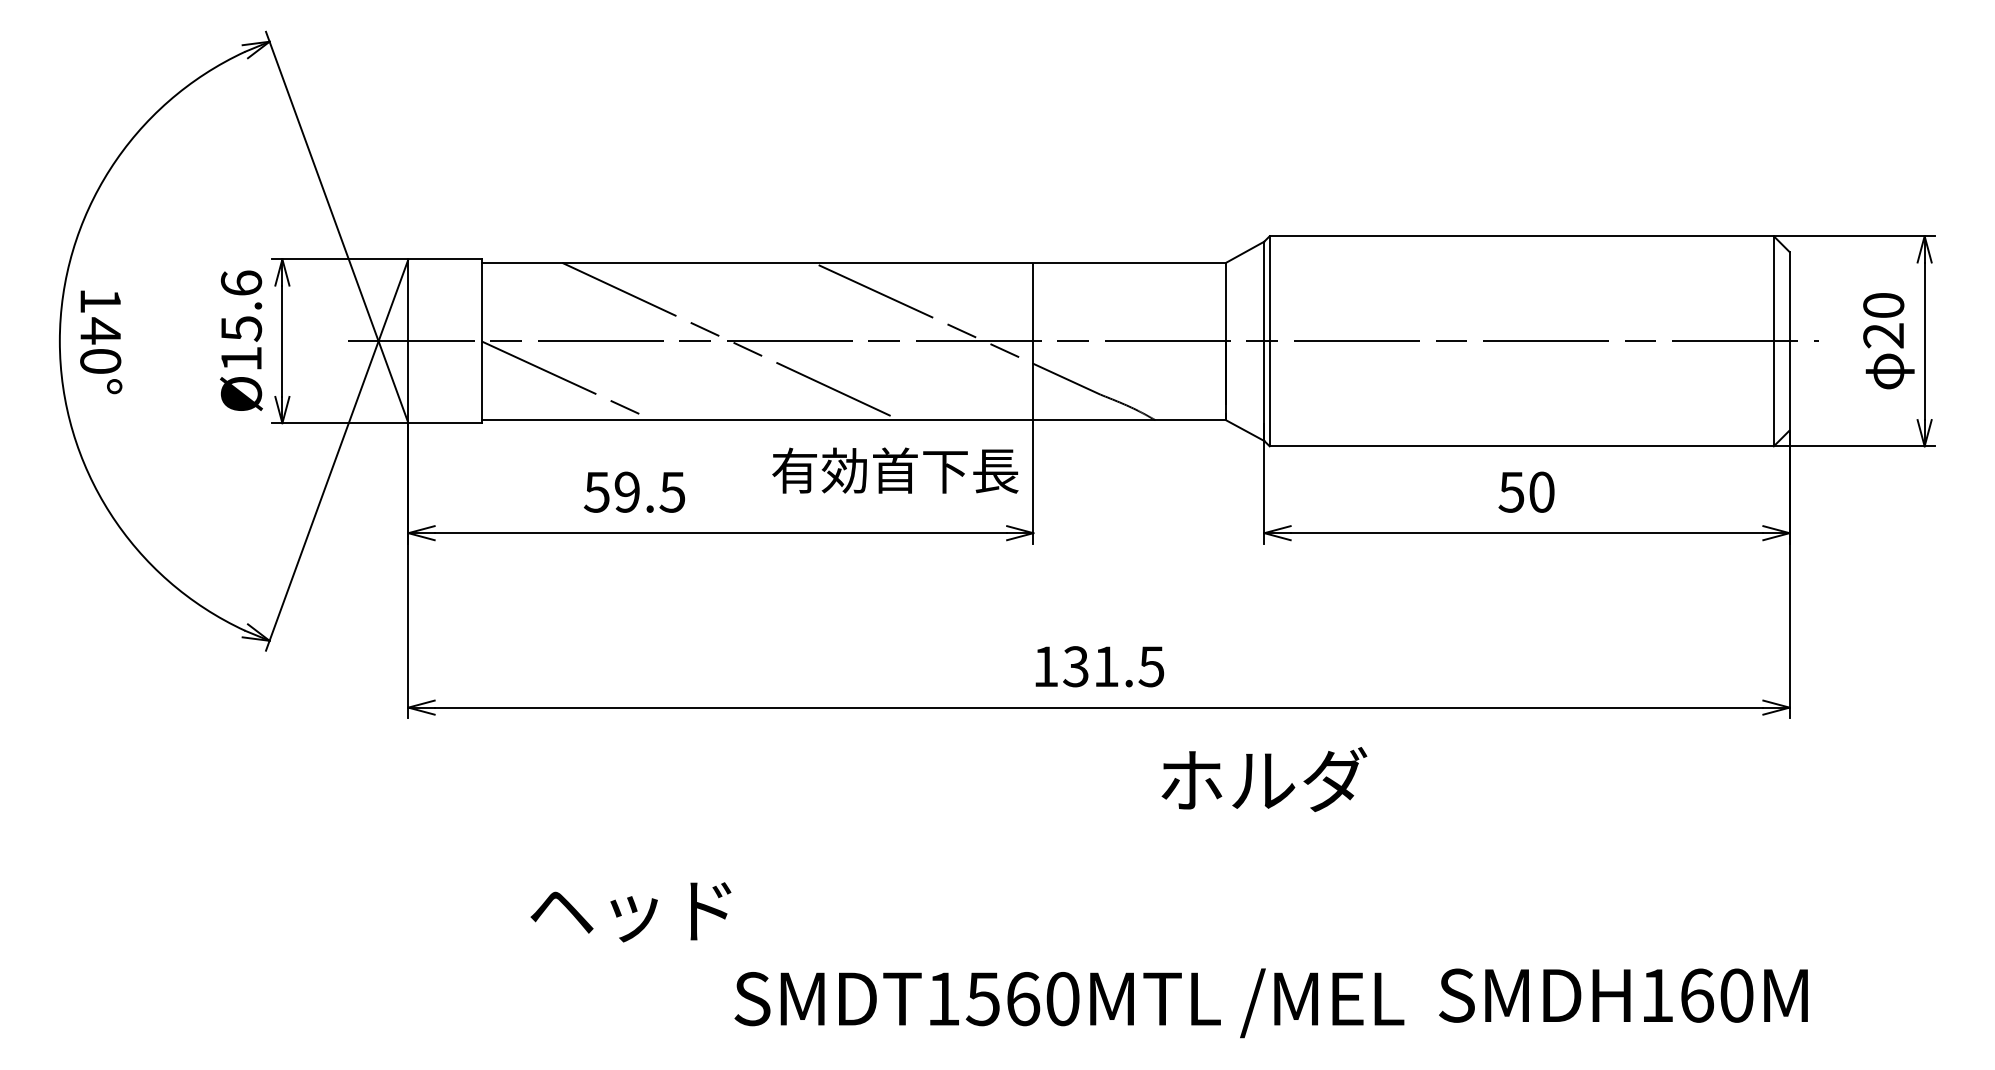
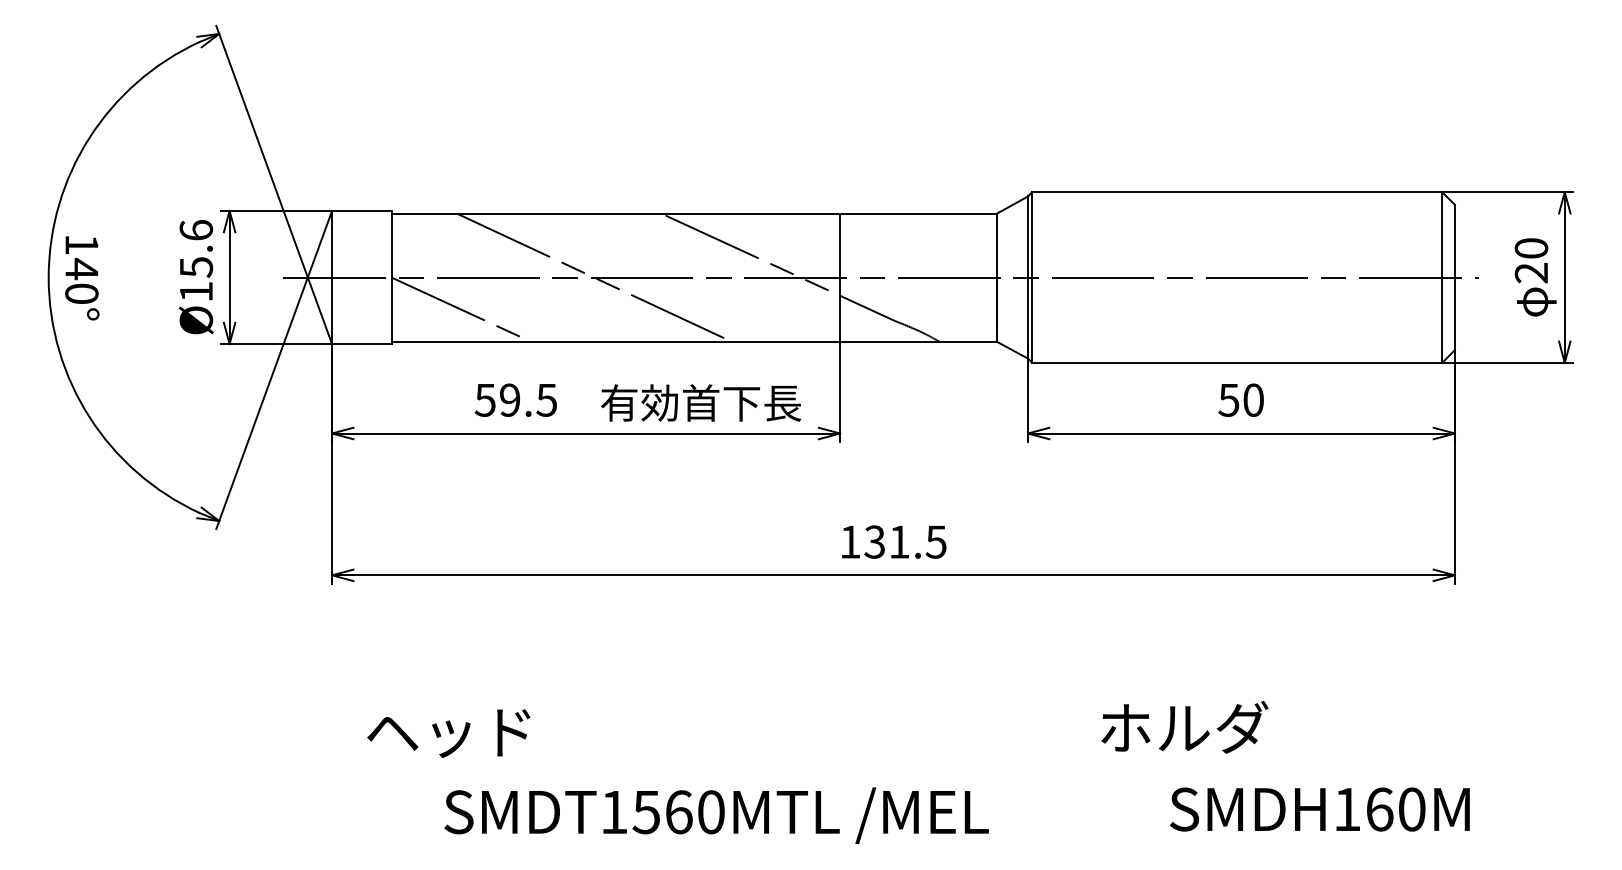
text: (895, 470) -> (701, 402), moved
text: (1264, 779) -> (1184, 727), moved
text: (630, 912) -> (448, 733), moved
text: (1069, 1003) -> (716, 815), moved

